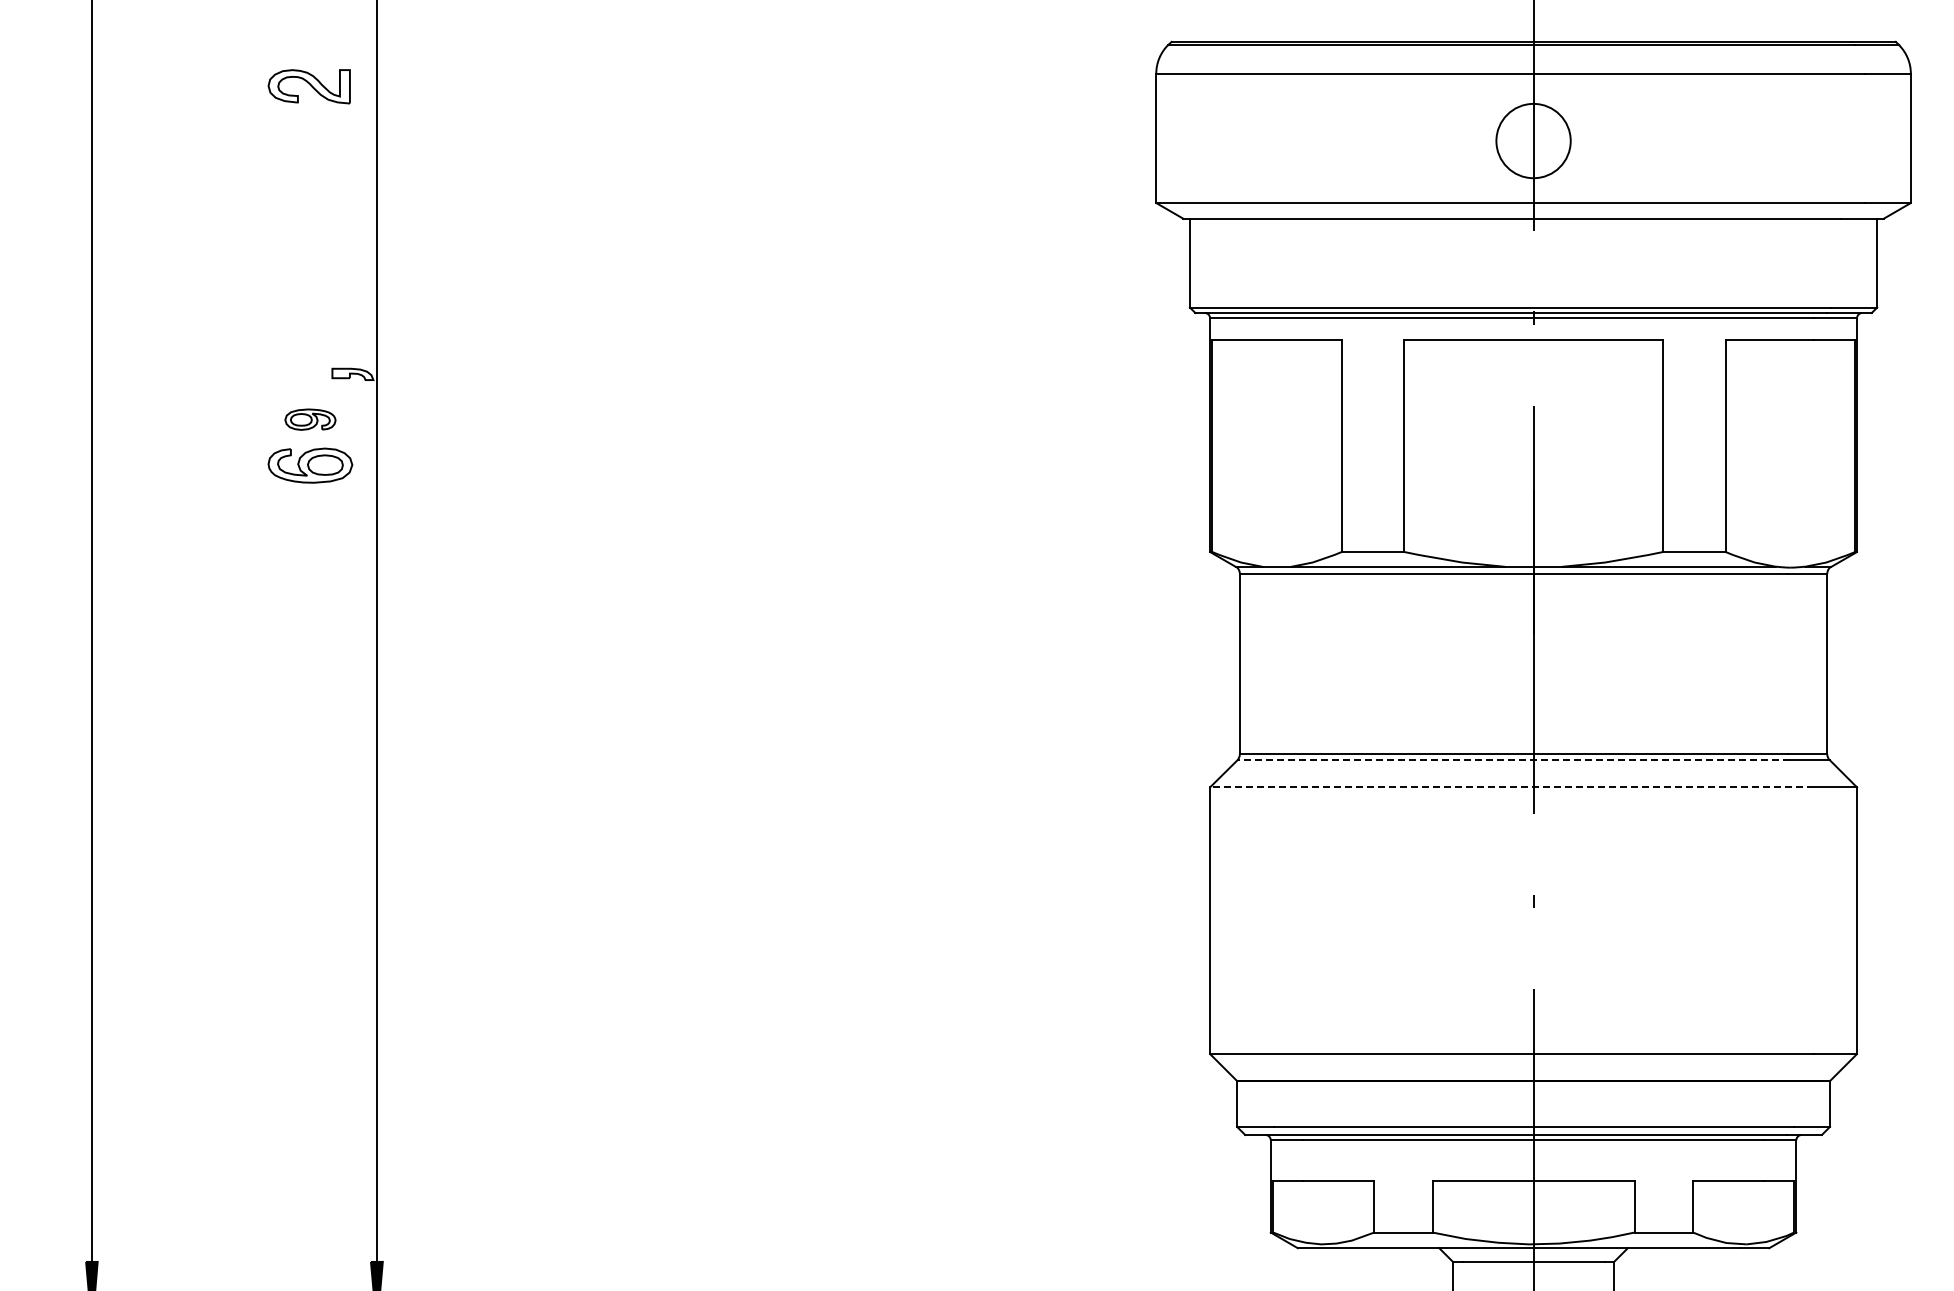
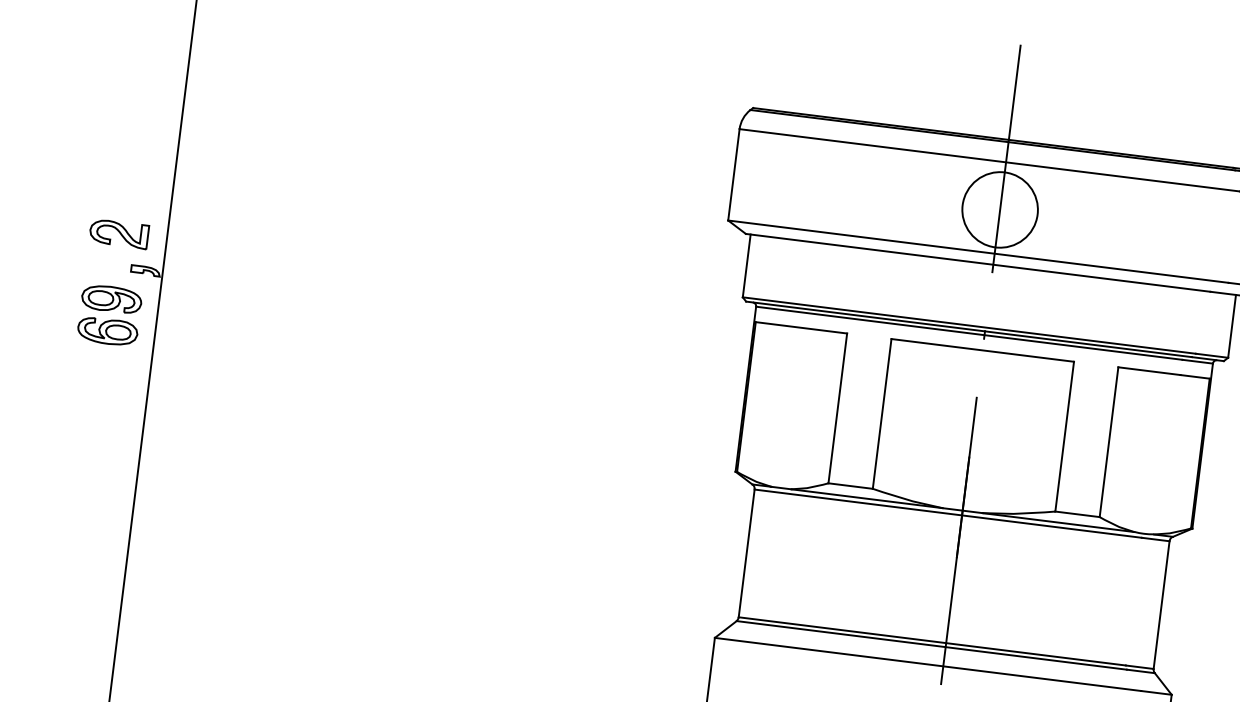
part: (308, 86) -> (118, 233), moved
circle: (1533, 140) -> (1000, 209), size x1.43
part: (310, 419) -> (111, 298), size x1.67
line: (1513, 760) -> (931, 645), dashed -> solid
line: (1512, 787) -> (928, 664), dashed -> solid

